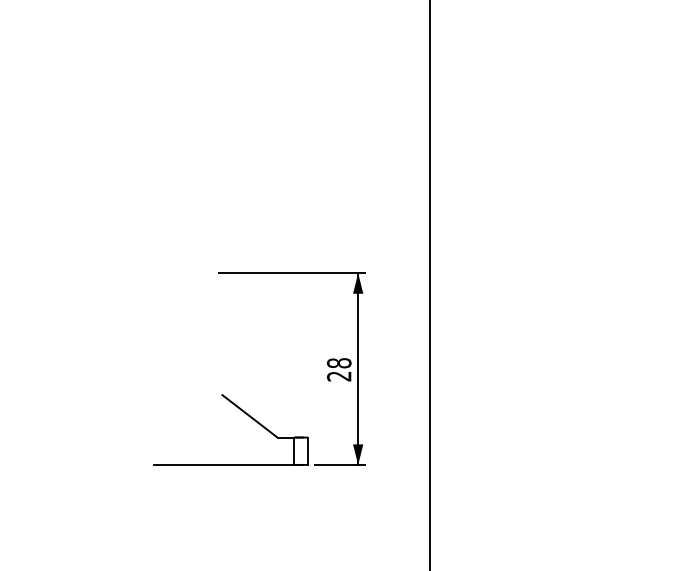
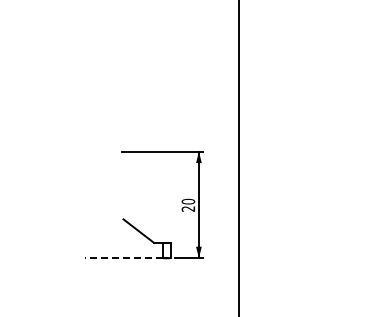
text: (339, 362) -> (188, 201), 28 -> 20
line: (224, 465) -> (124, 258), solid -> dashed

